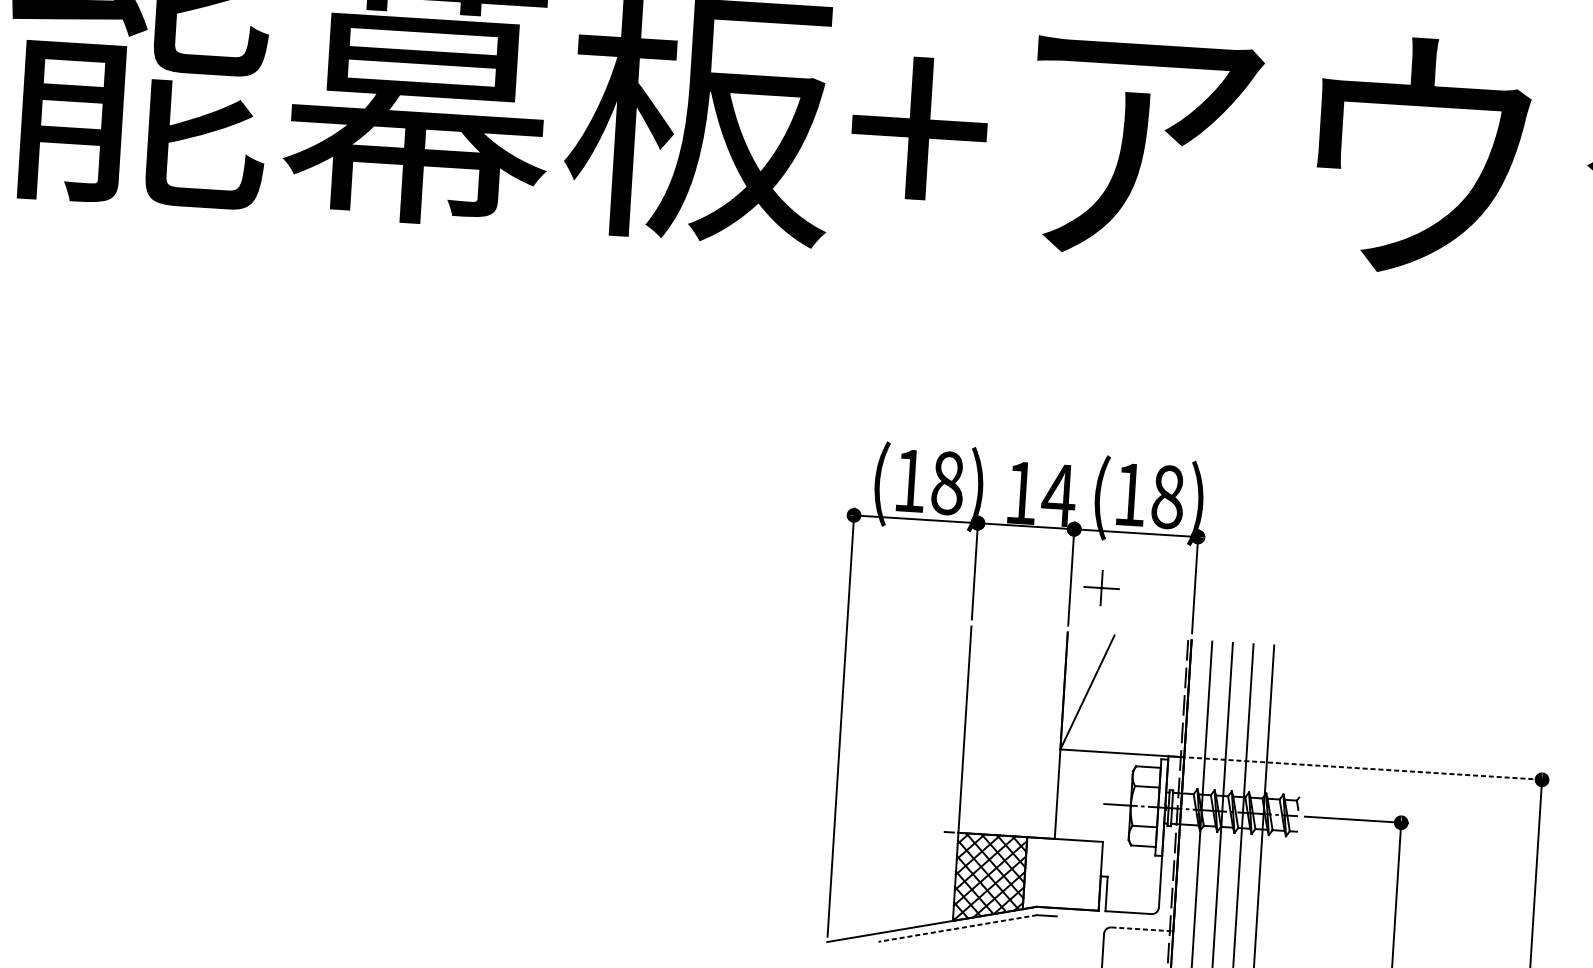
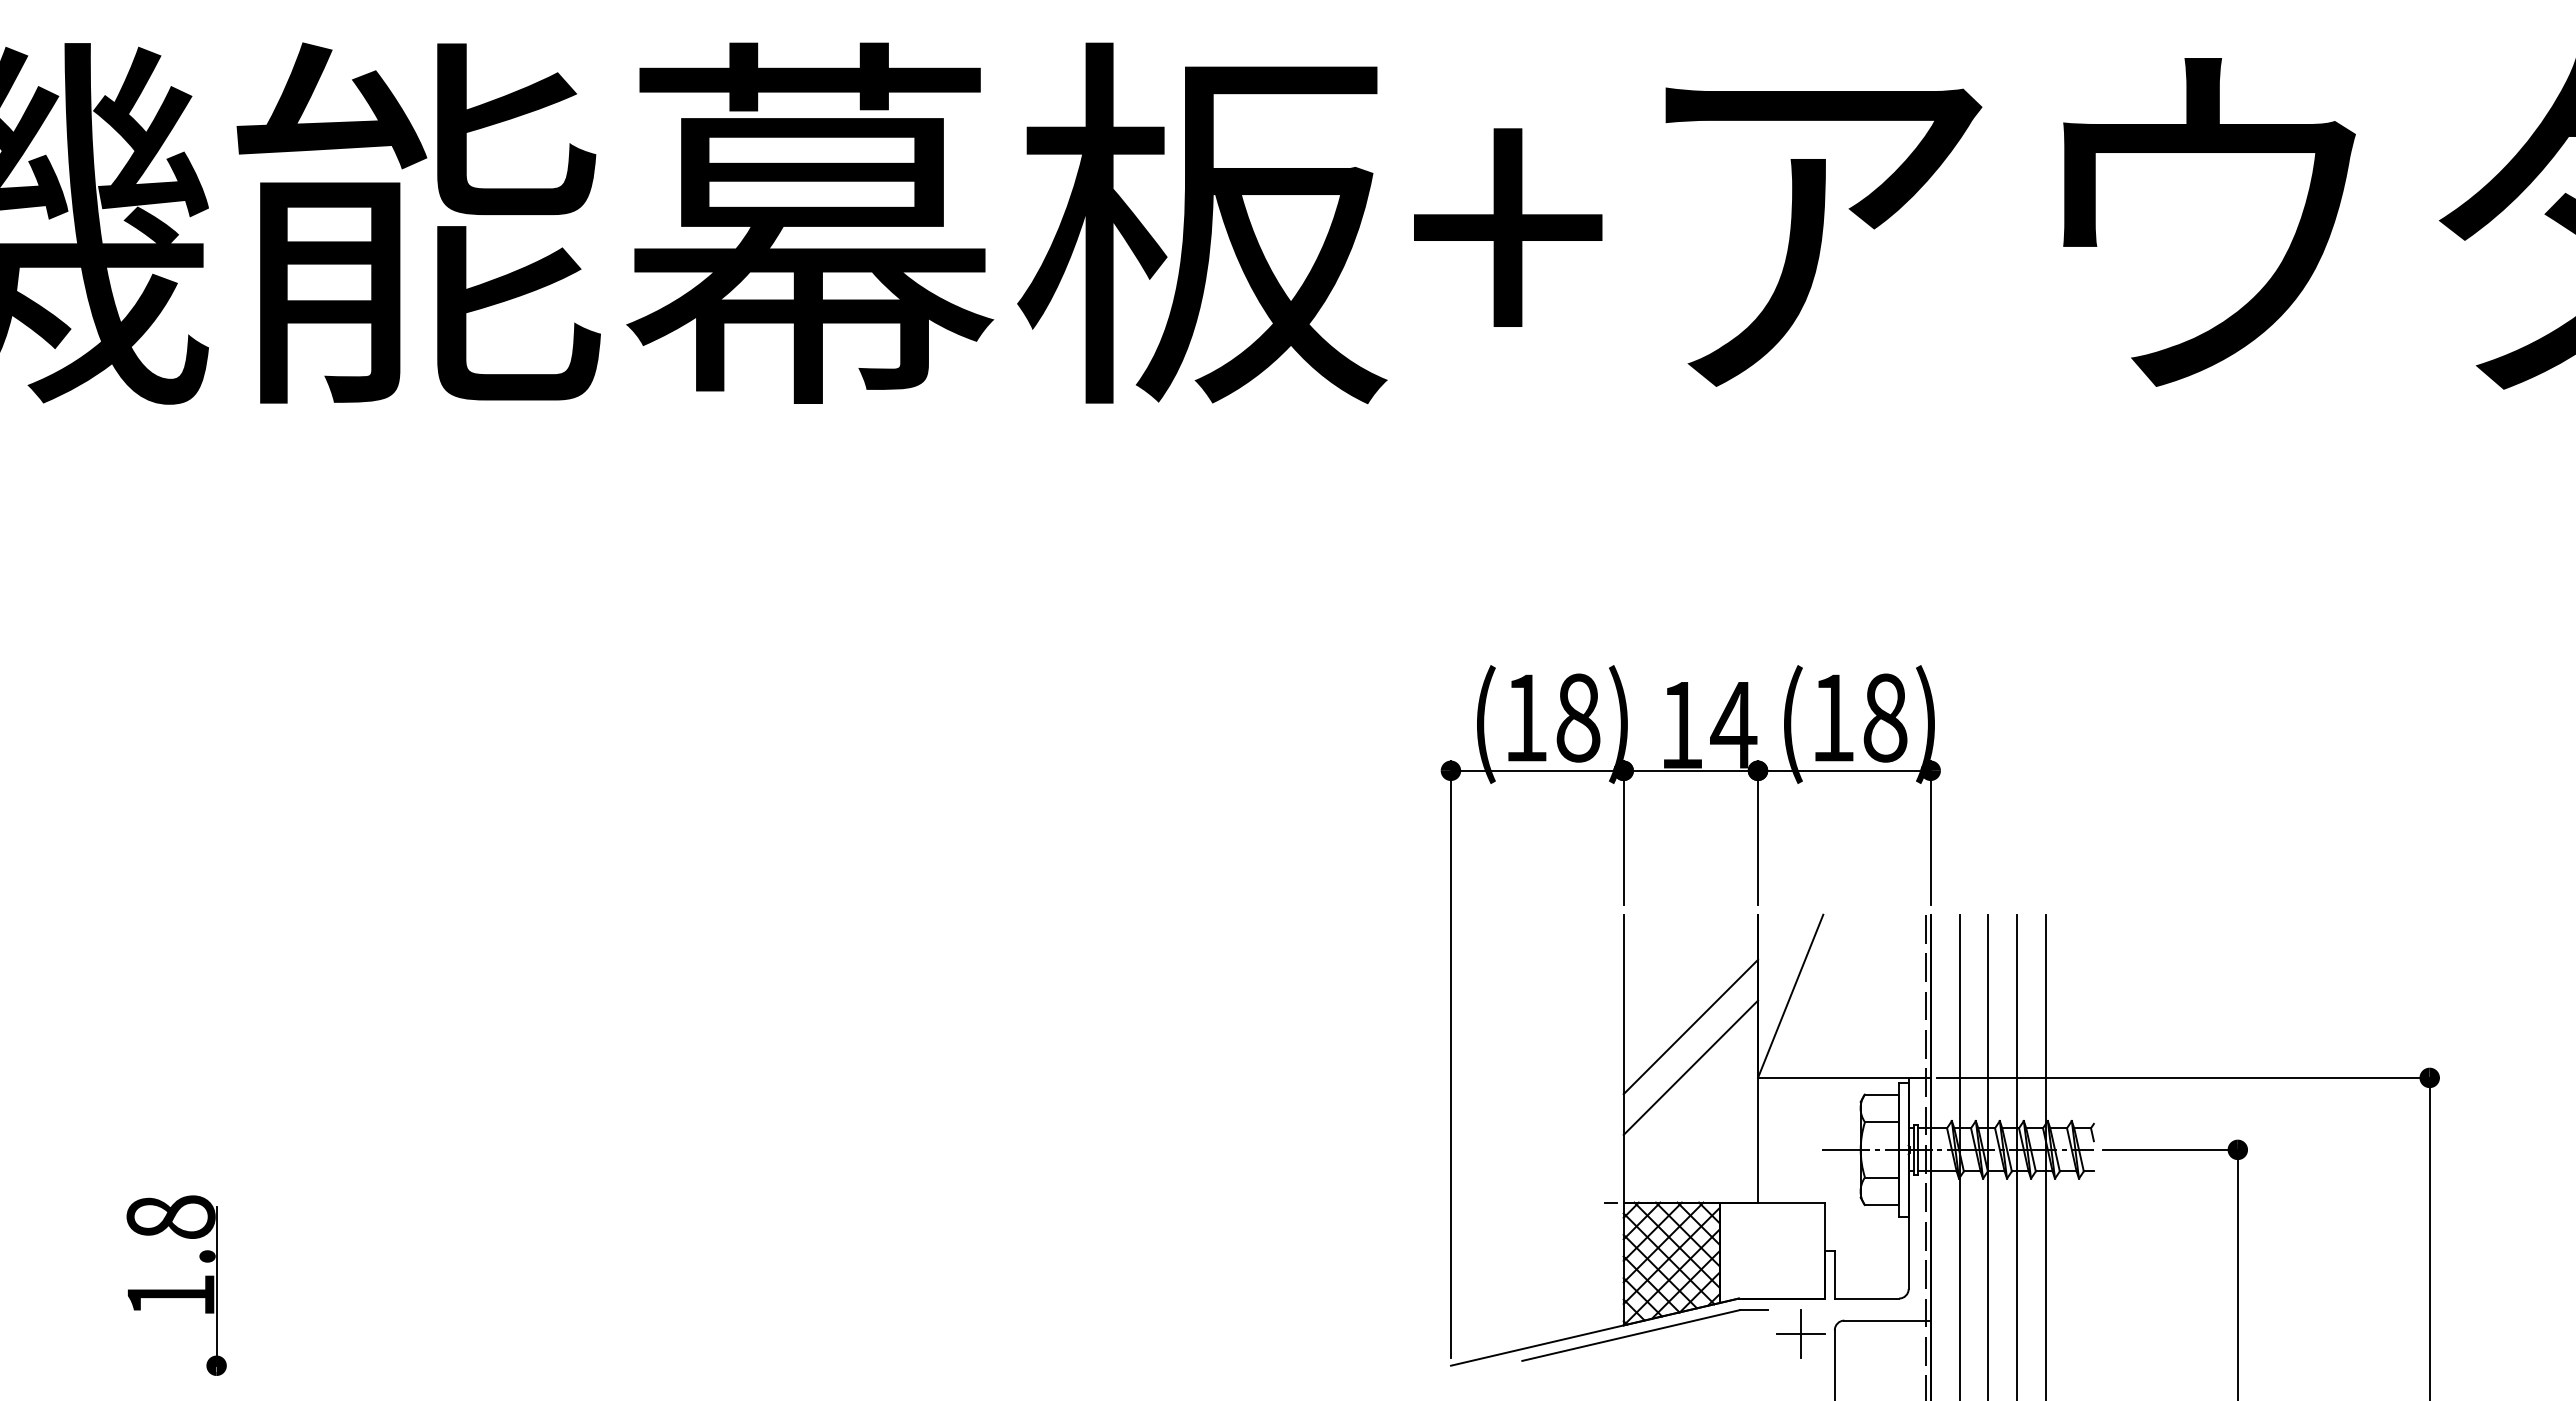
part: (1101, 587) -> (1800, 1333), moved
line: (1014, 709) -> (1690, 1026), added
line: (1012, 738) -> (1690, 1067), added
line: (1369, 768) -> (2188, 1077), dashed -> solid
line: (958, 928) -> (1631, 1335), dashed -> solid
line: (1143, 929) -> (1888, 1320), dashed -> solid

